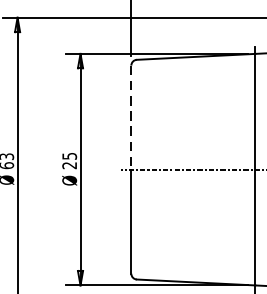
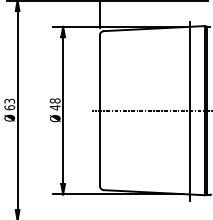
line: (130, 116) -> (99, 72), dashed -> solid
text: (69, 161) -> (55, 104), 25 -> 48

